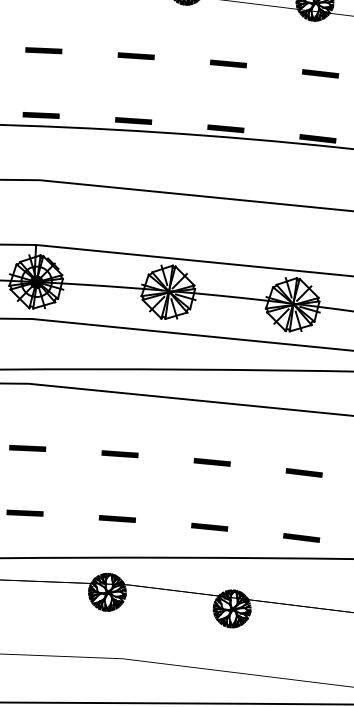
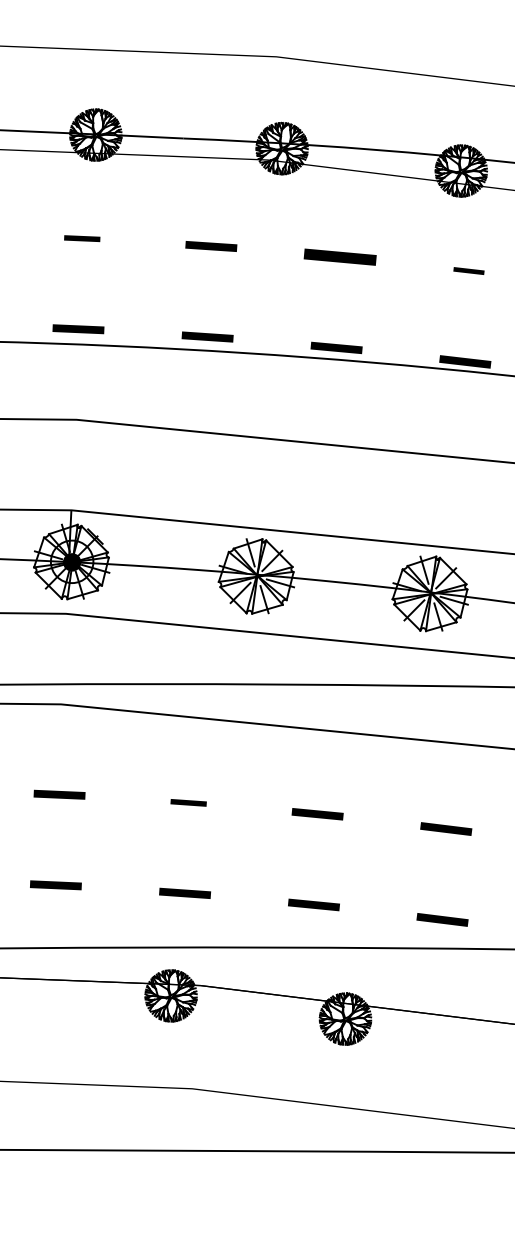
part: (44, 50) -> (82, 238), size x0.7
part: (228, 64) -> (340, 257), size x1.4
part: (320, 73) -> (468, 270), size x0.6
part: (119, 453) -> (188, 802), size x0.7

